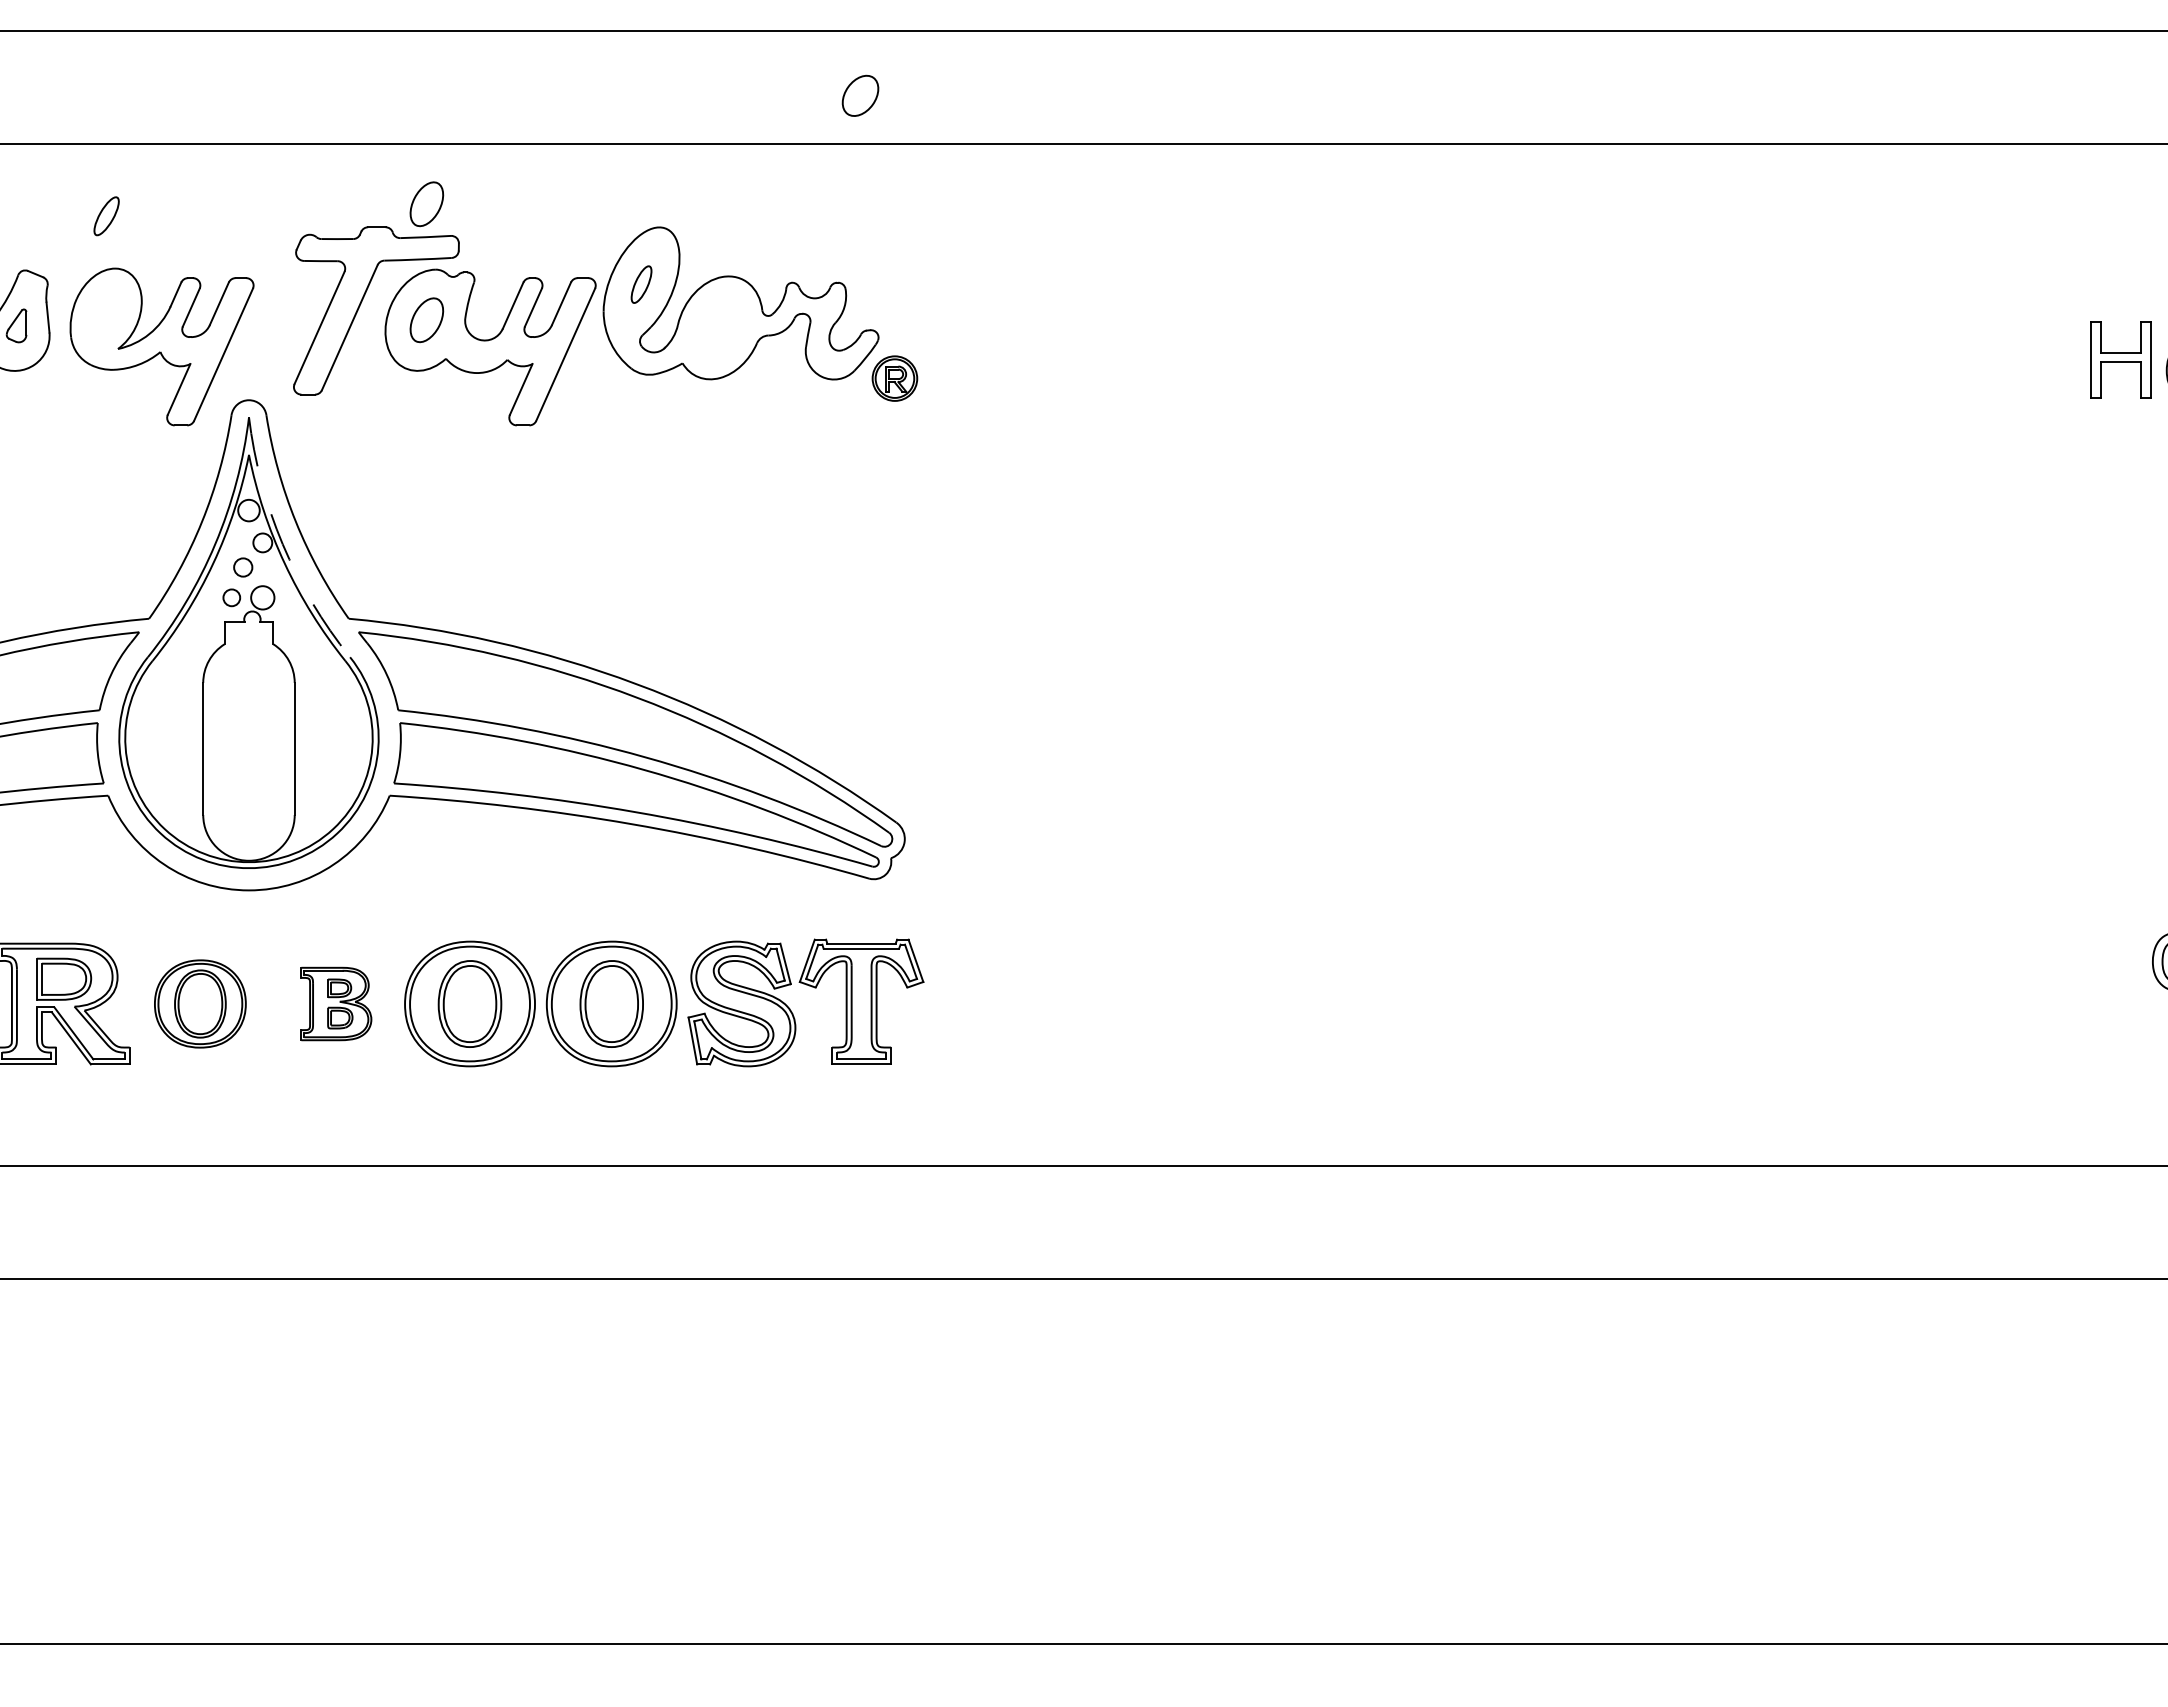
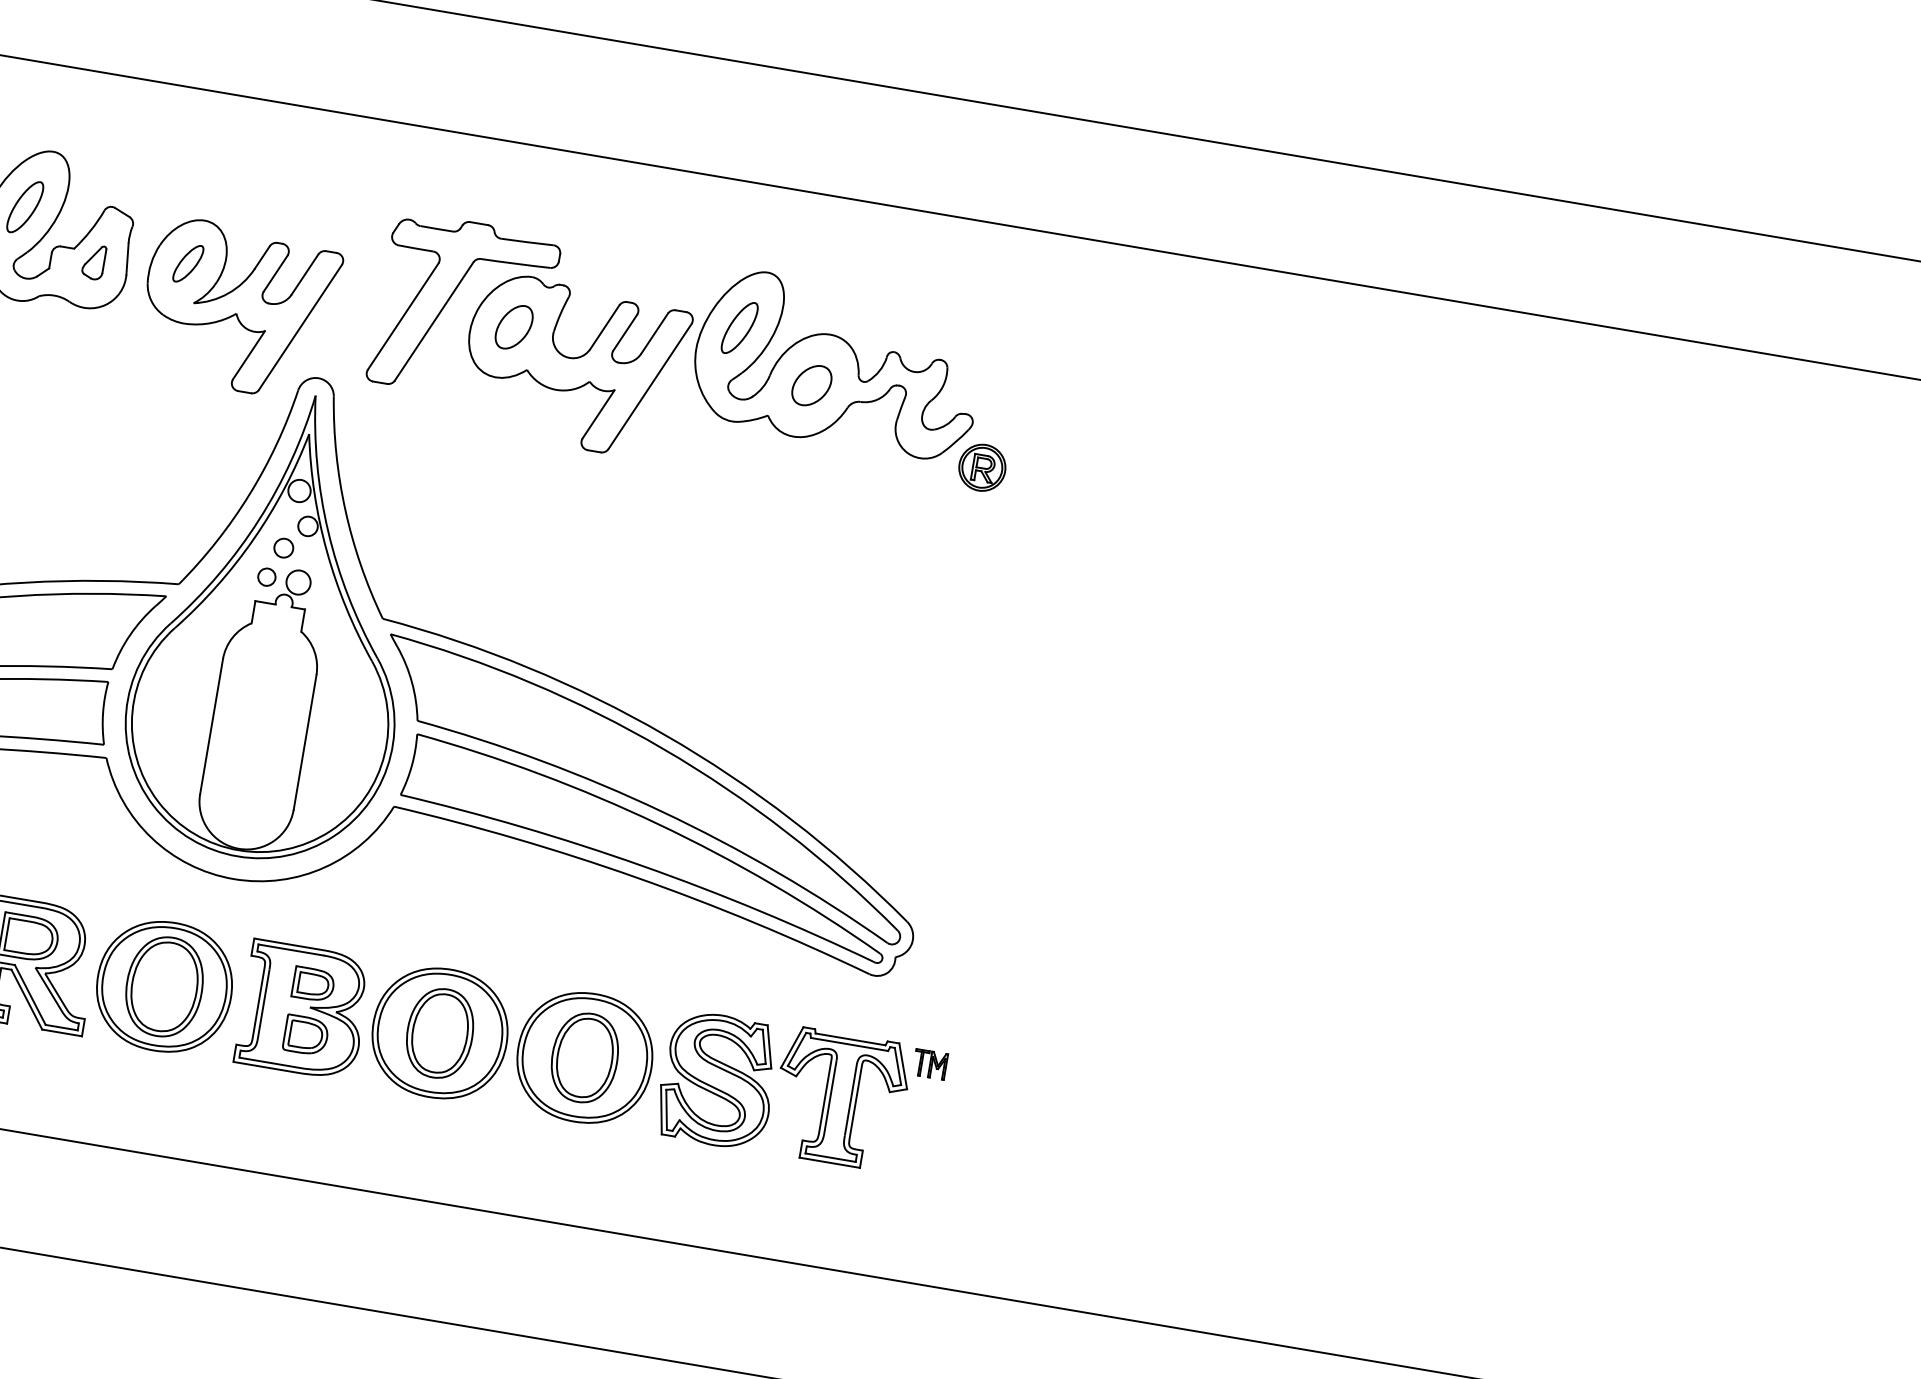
part: (860, 95) -> (811, 385), moved
part: (426, 204) -> (533, 208), removed
part: (106, 216) -> (188, 263), moved
part: (641, 284) -> (739, 327), size x1.43
arc: (282, 544) -> (327, 531), dashed -> solid
part: (941, 954) -> (930, 1064), added
part: (200, 1003) -> (164, 986), size x1.43
part: (336, 1003) -> (303, 1009), size x1.67

